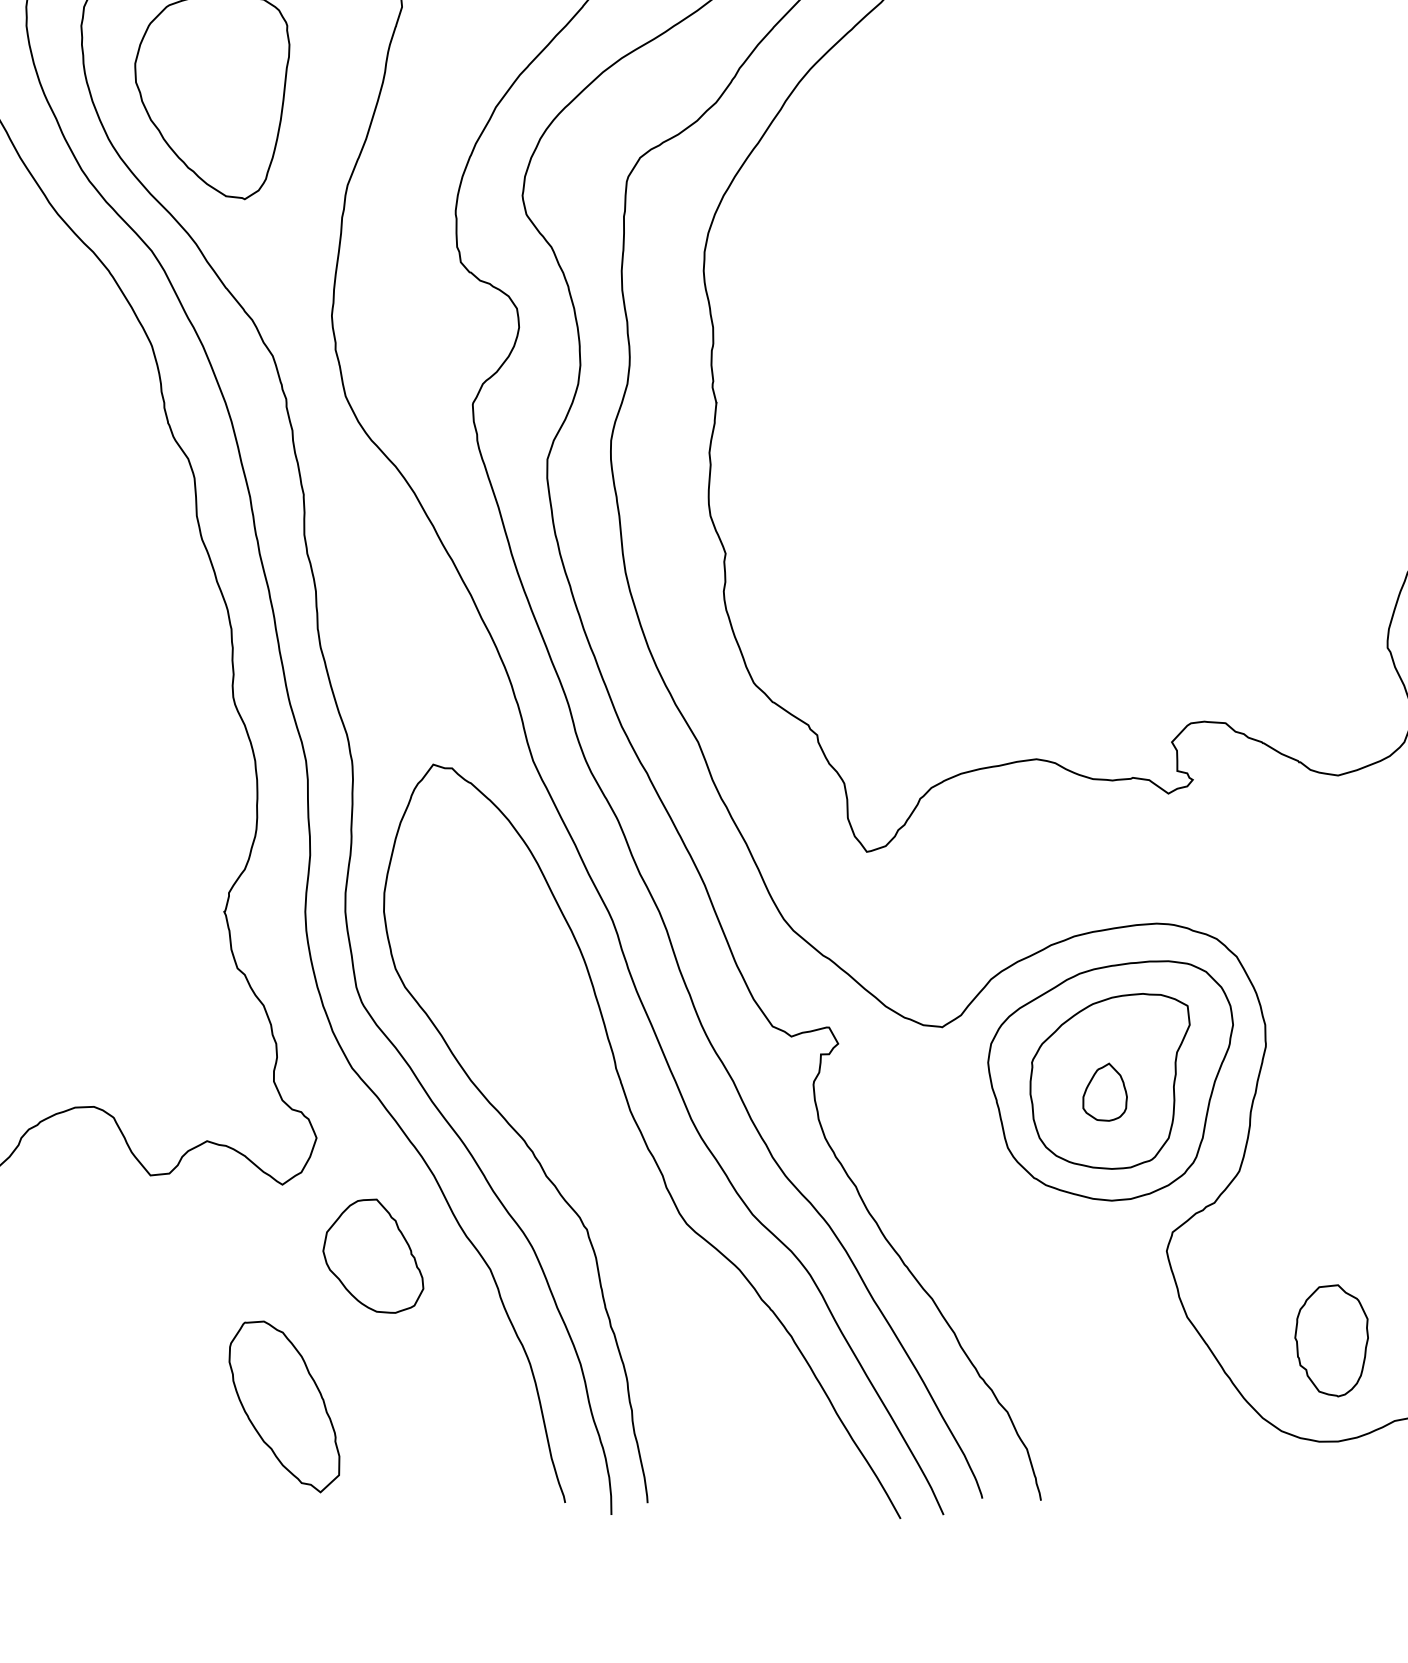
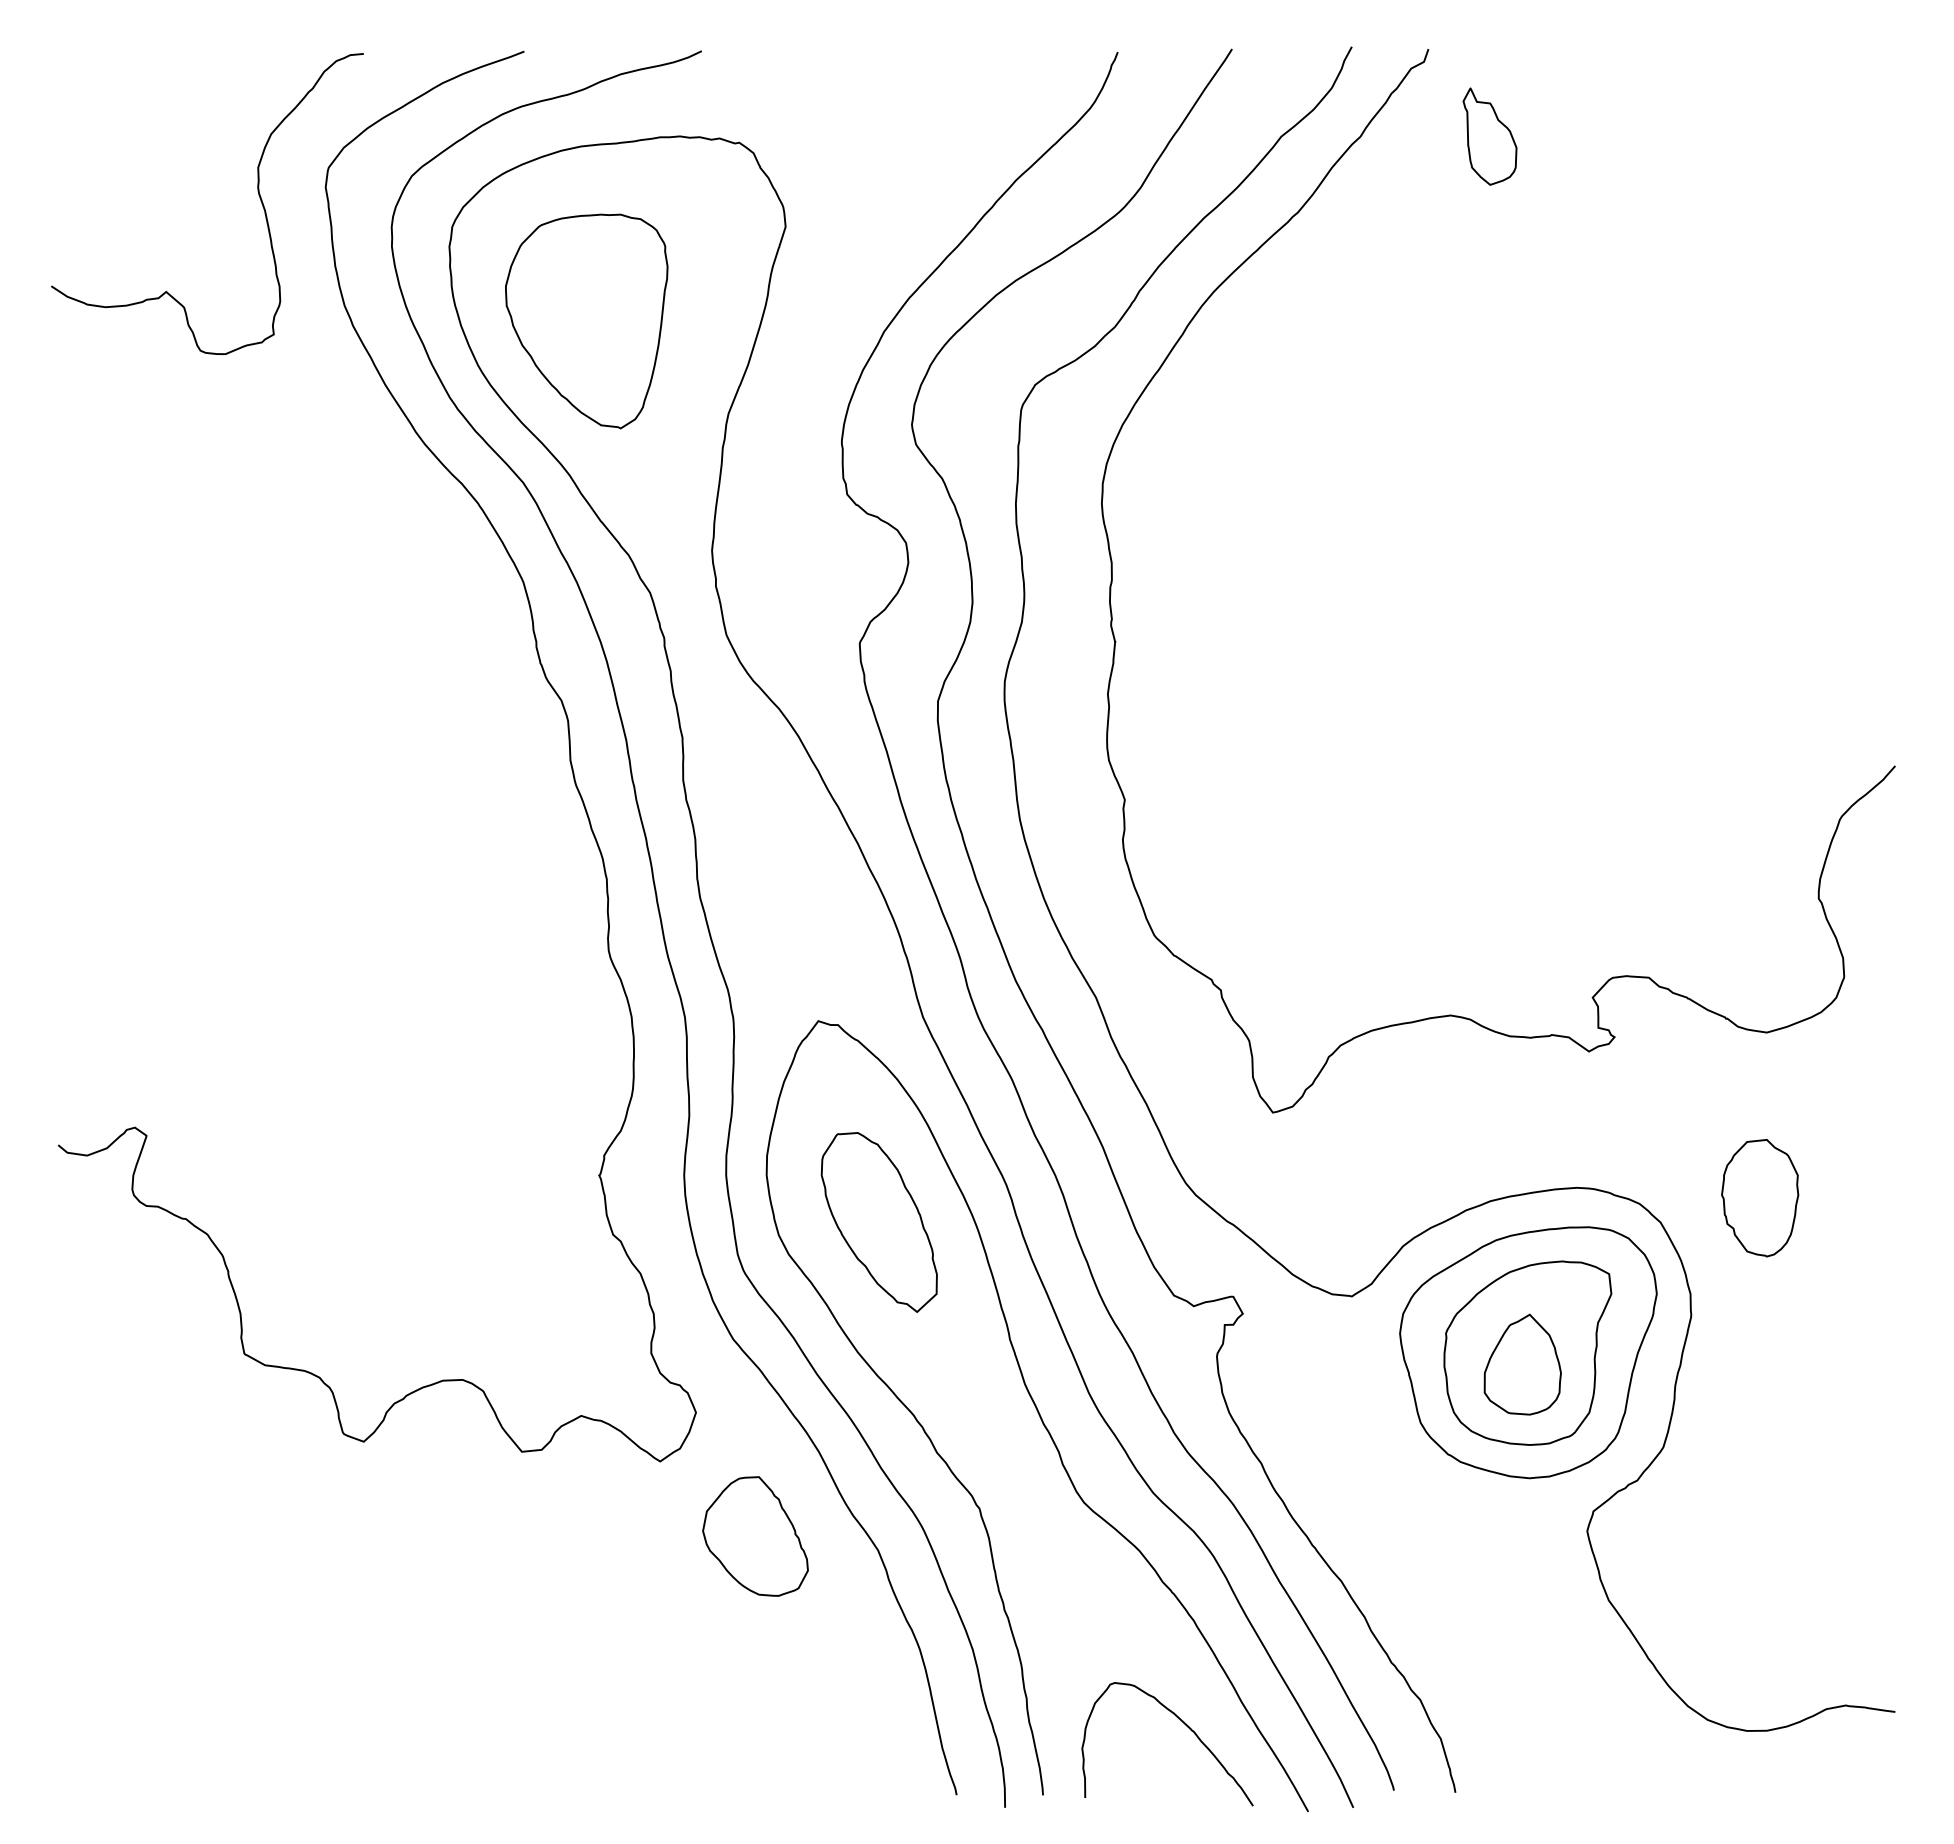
part: (1104, 1092) -> (1522, 1364), size x1.67
part: (1332, 1341) -> (1760, 1198), moved
part: (283, 1406) -> (878, 1222), moved
curve: (783, 1436) -> (1185, 1725), added

